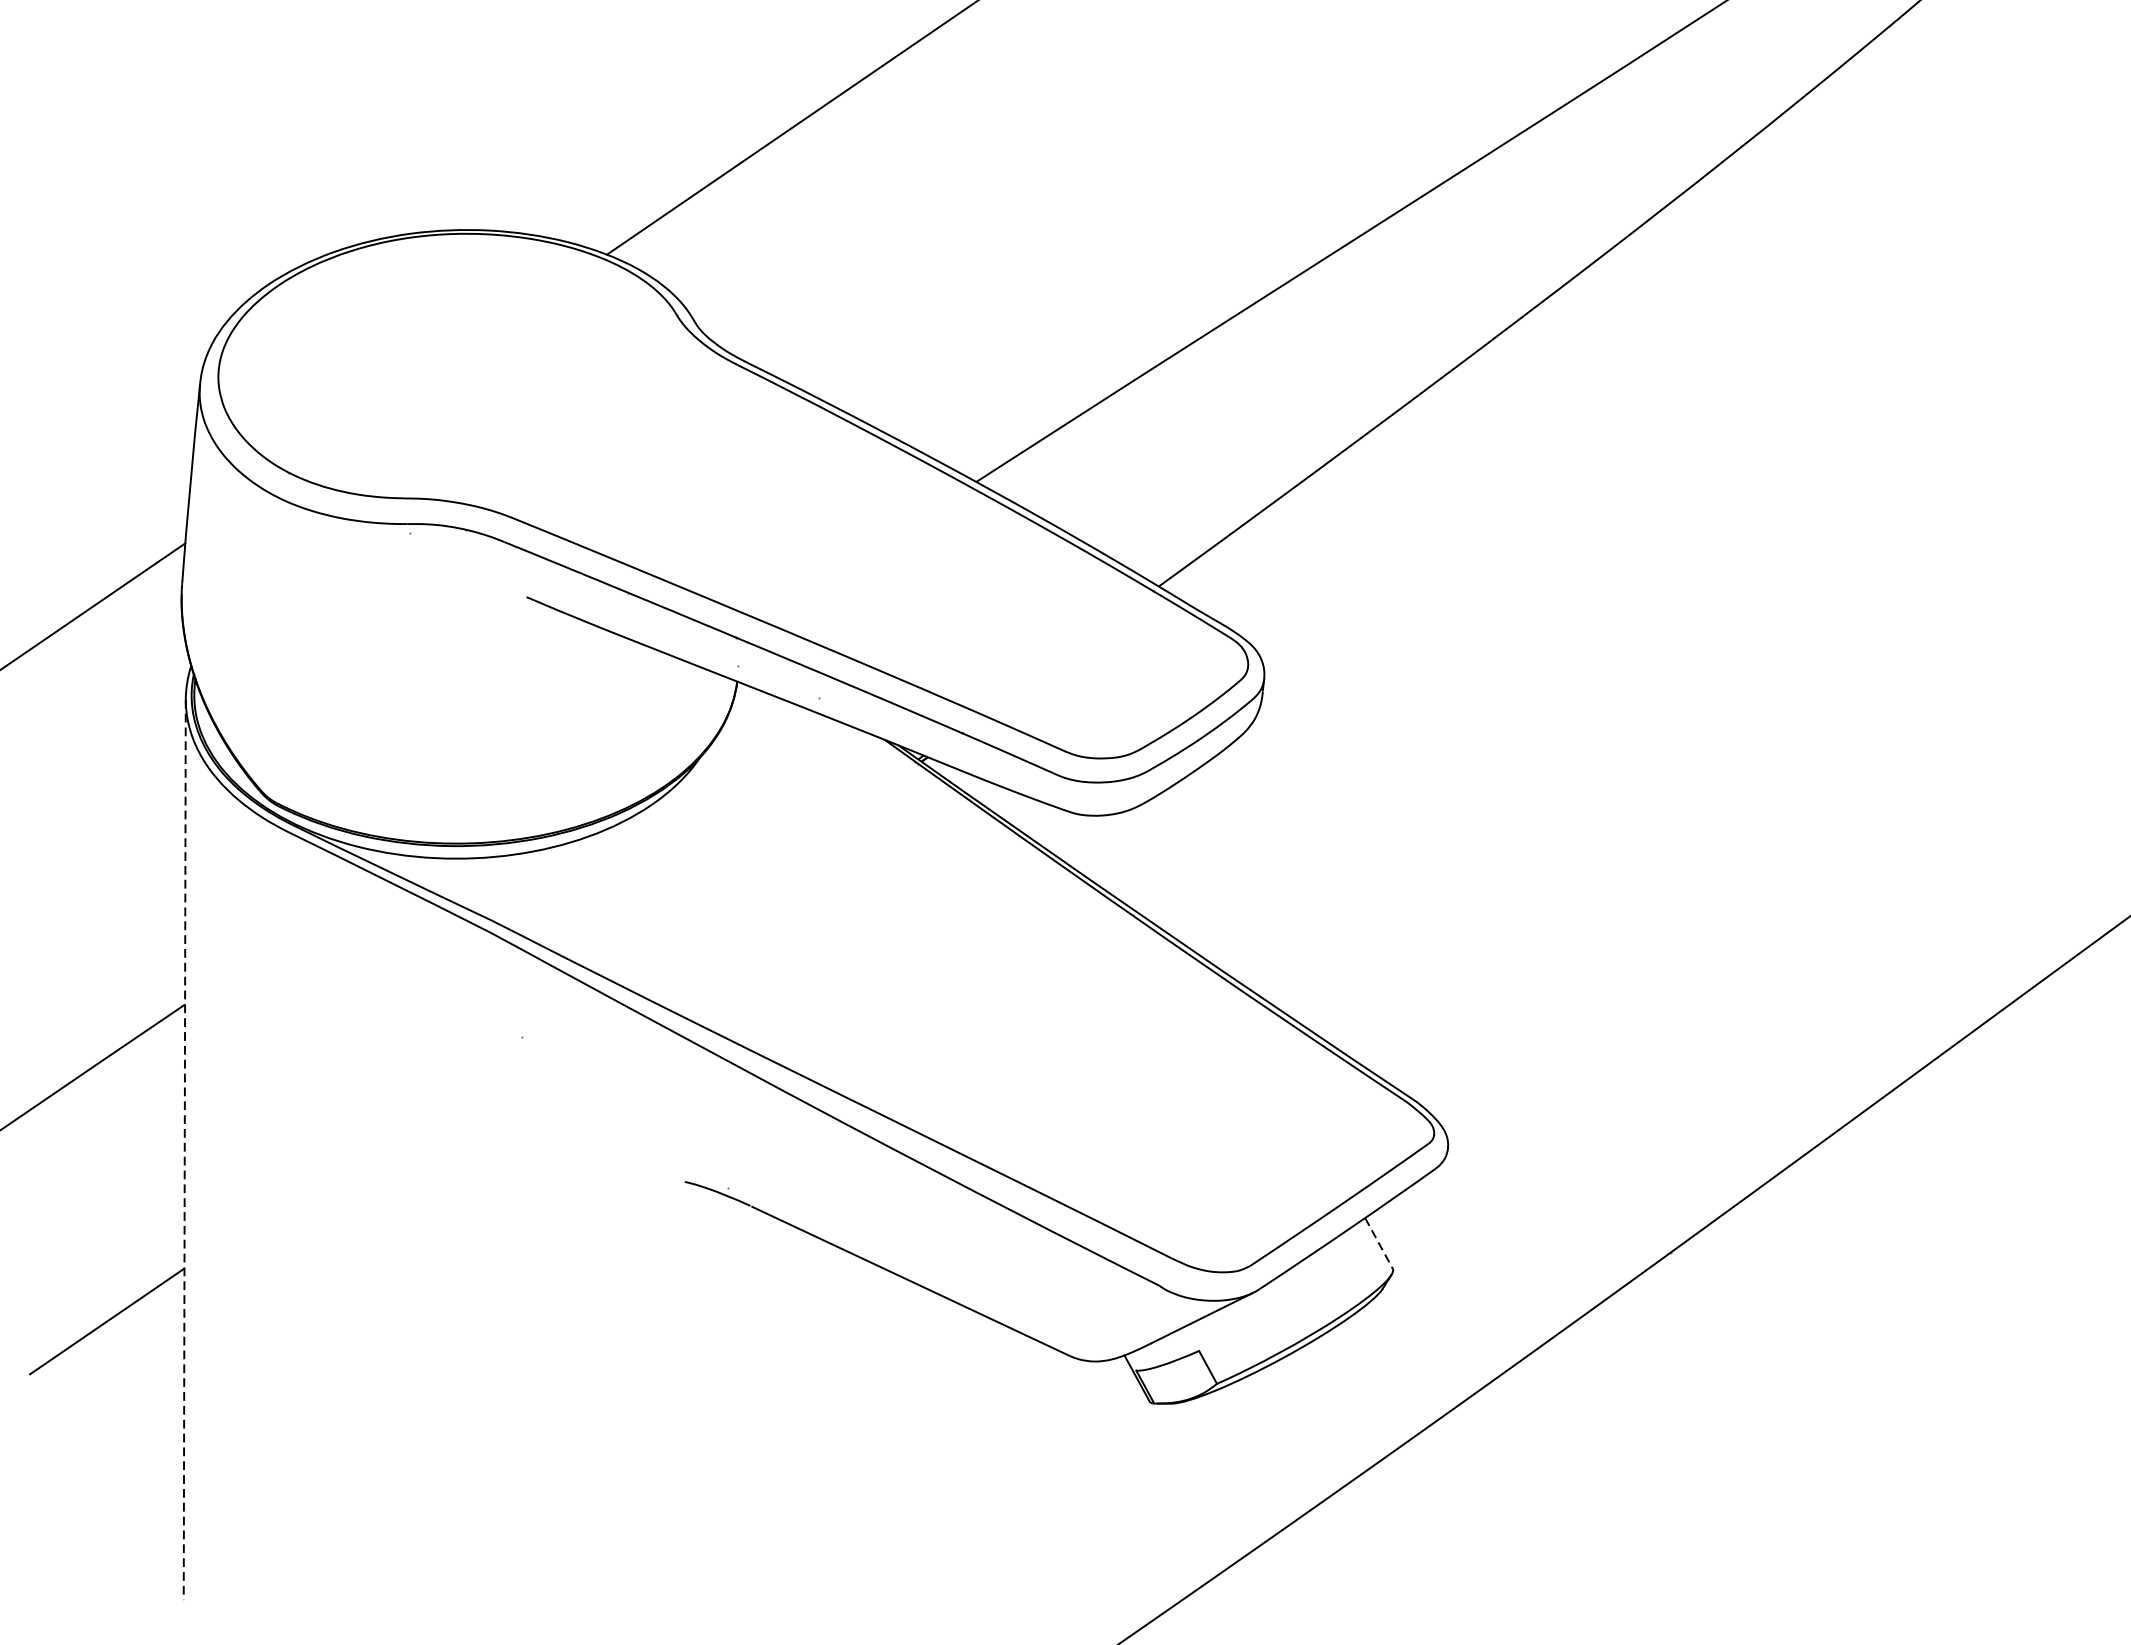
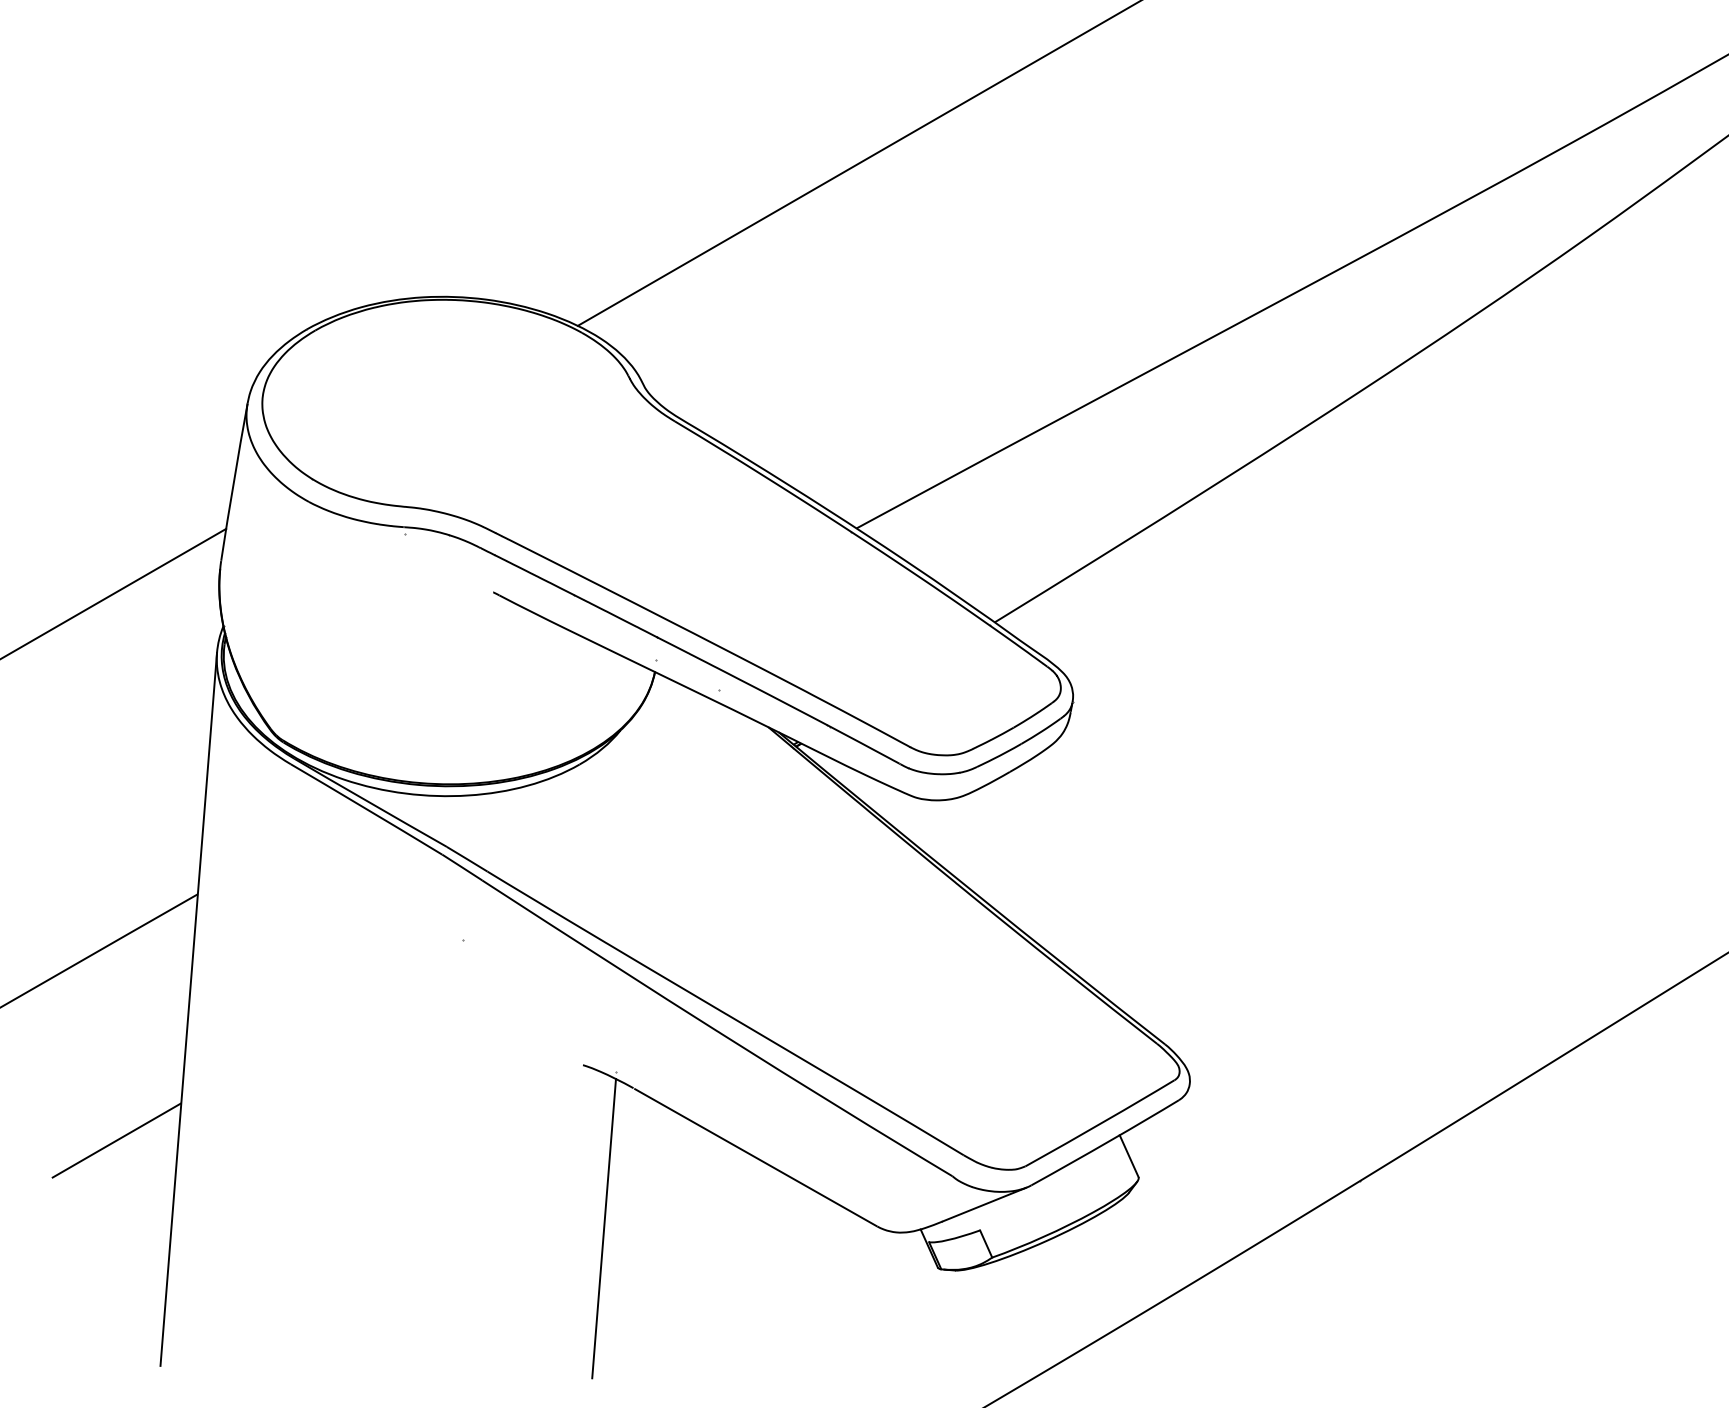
line: (184, 1150) -> (188, 1009), dashed -> solid
line: (1379, 1243) -> (1129, 1156), dashed -> solid
line: (727, 1384) -> (604, 1228), added

